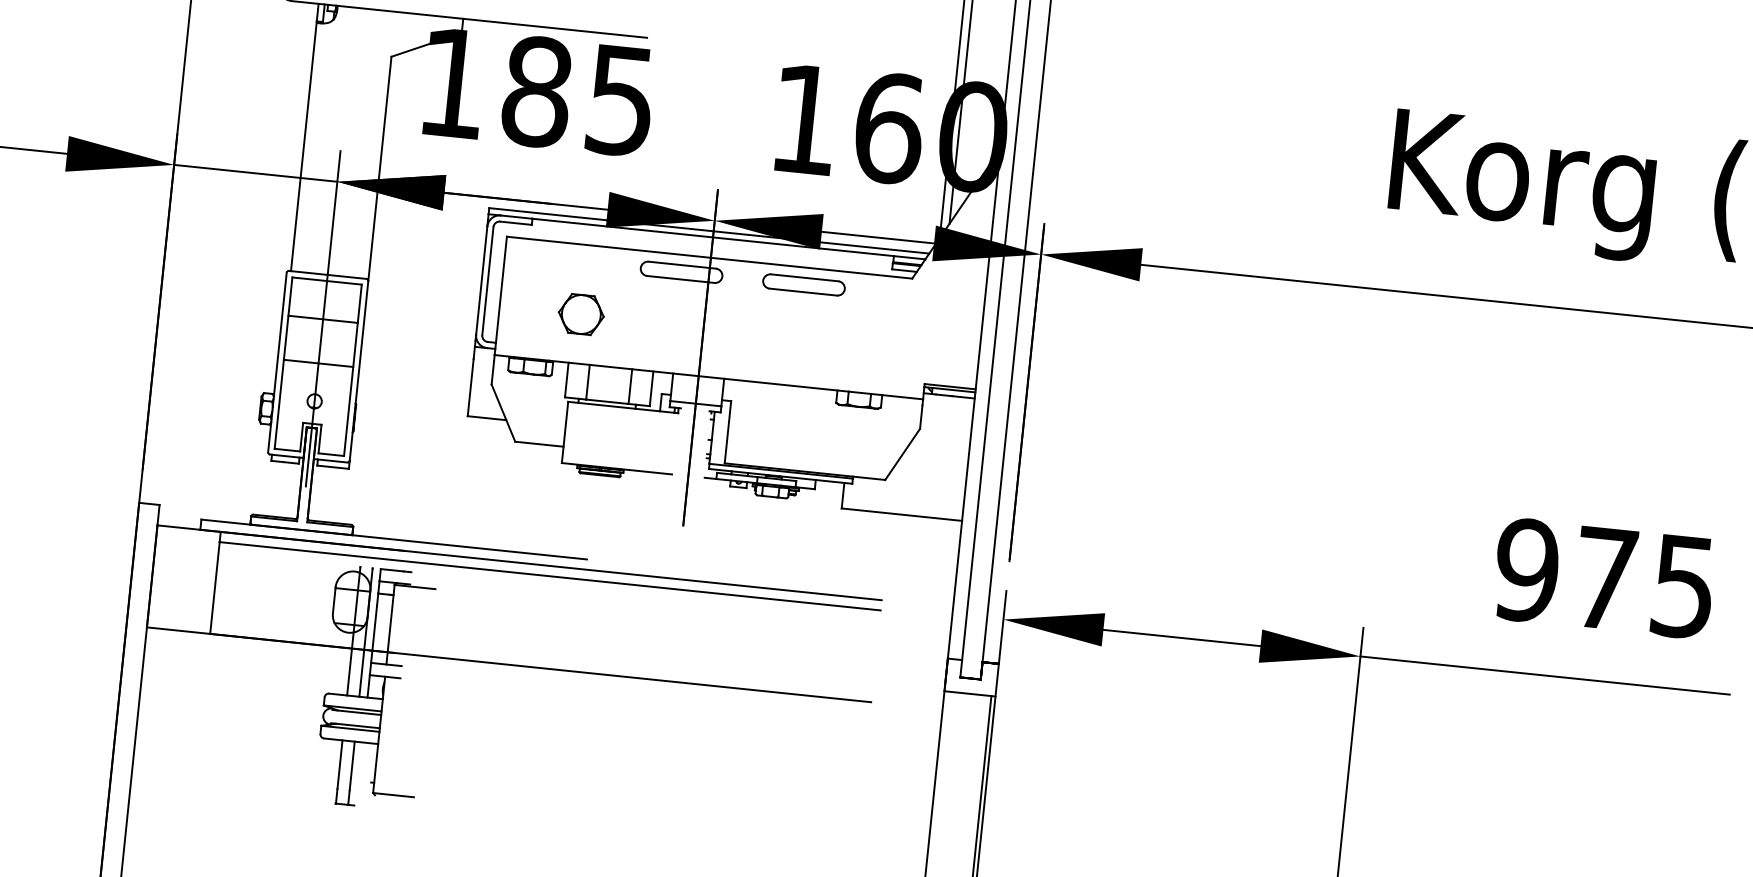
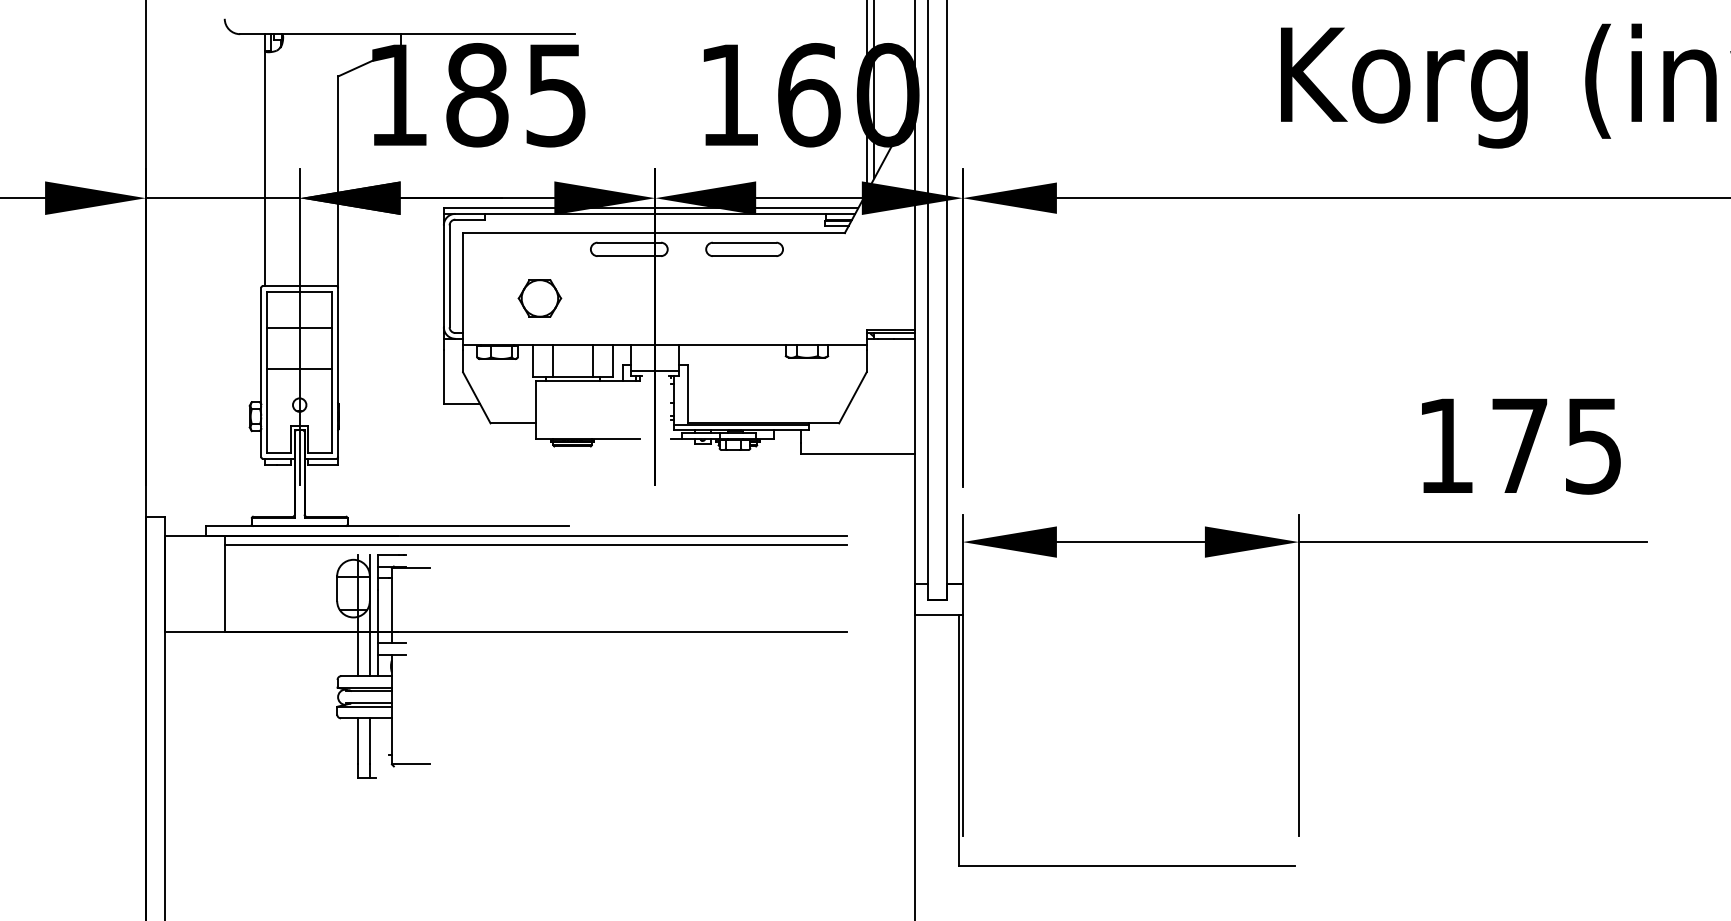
text: (1526, 569) -> (1445, 445), 975 -> 175

